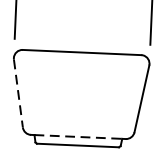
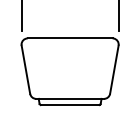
line: (19, 94) -> (26, 70), dashed -> solid
line: (78, 136) -> (70, 98), dashed -> solid

